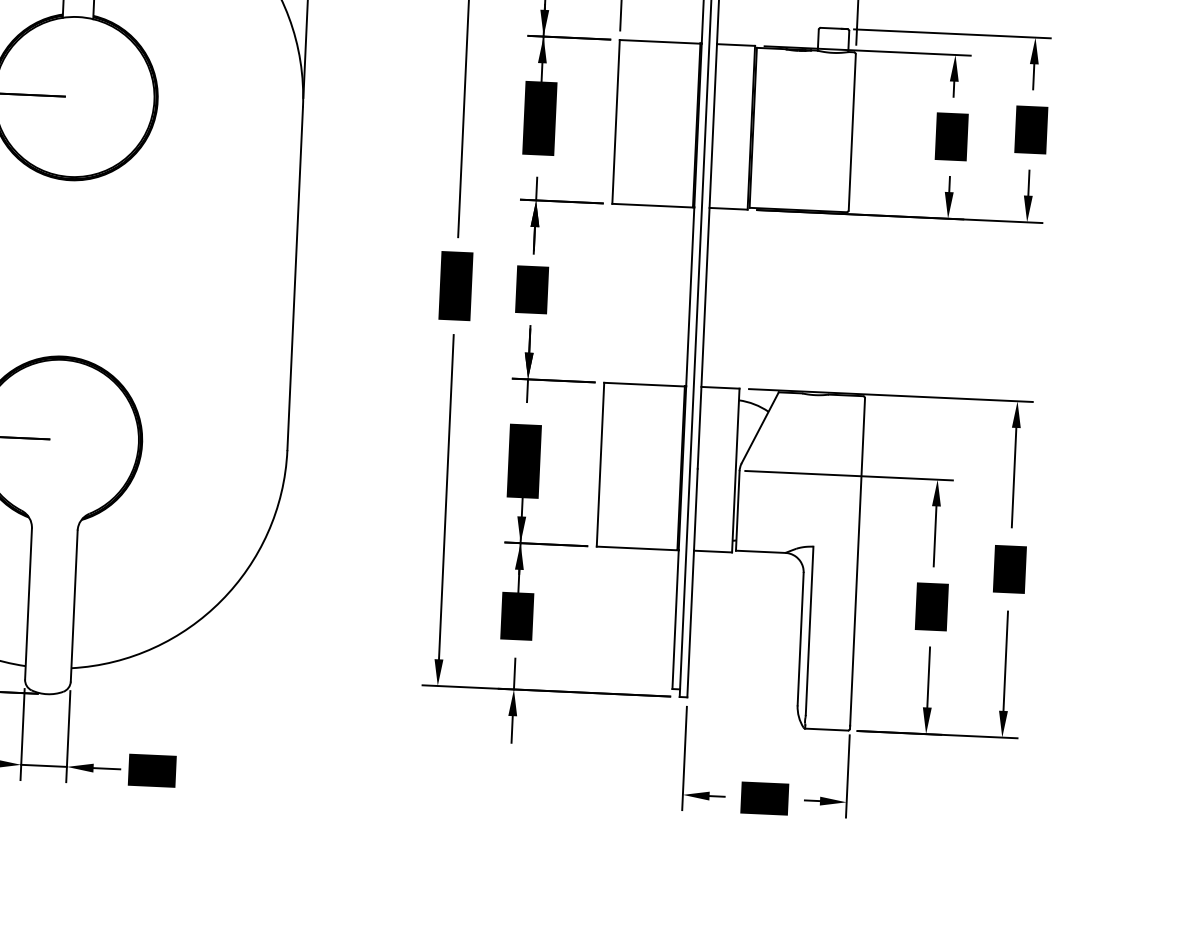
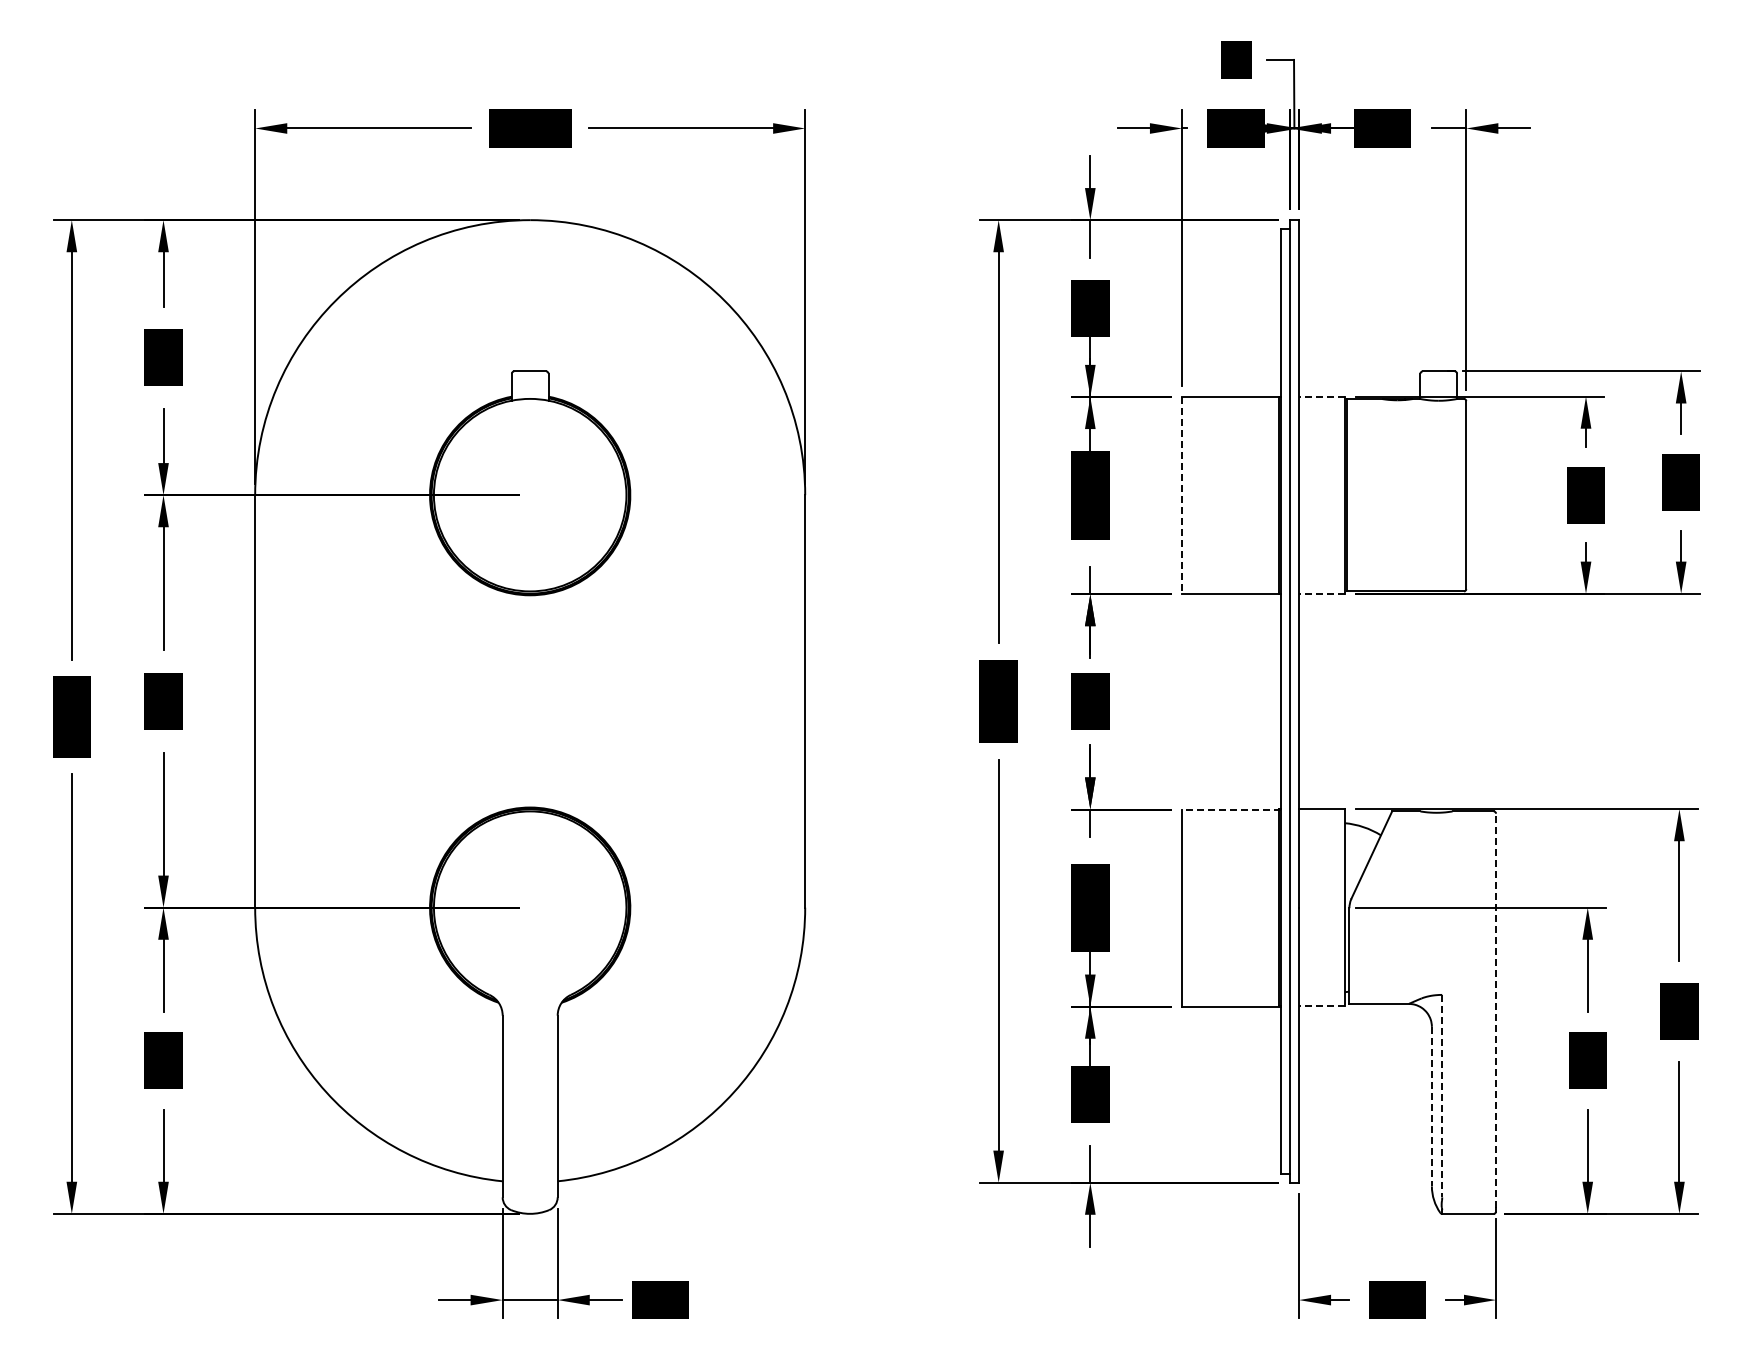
line: (735, 44) -> (1321, 396), solid -> dashed
line: (616, 121) -> (1182, 495), solid -> dashed
line: (728, 208) -> (1321, 593), solid -> dashed
line: (644, 384) -> (1230, 809), solid -> dashed
line: (712, 551) -> (1321, 1006), solid -> dashed
line: (857, 561) -> (1496, 1010), solid -> dashed
line: (809, 631) -> (1442, 1096), solid -> dashed
line: (800, 639) -> (1431, 1106), solid -> dashed

